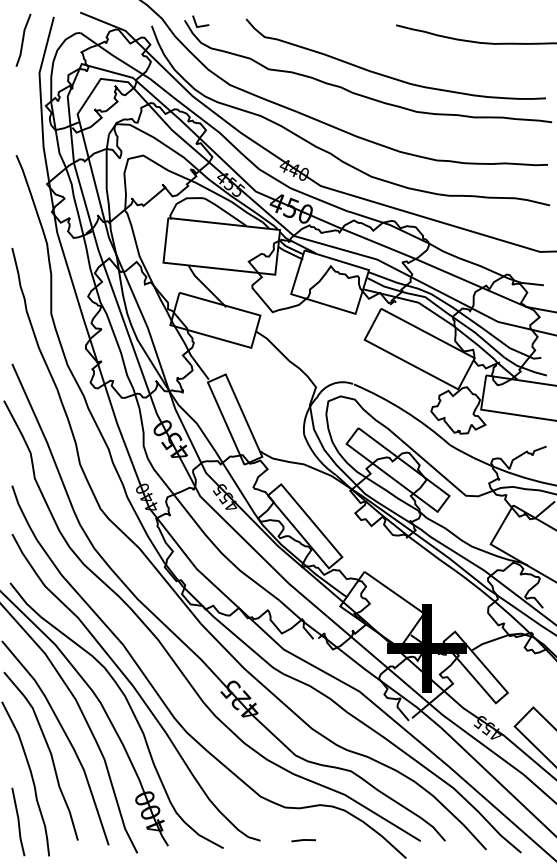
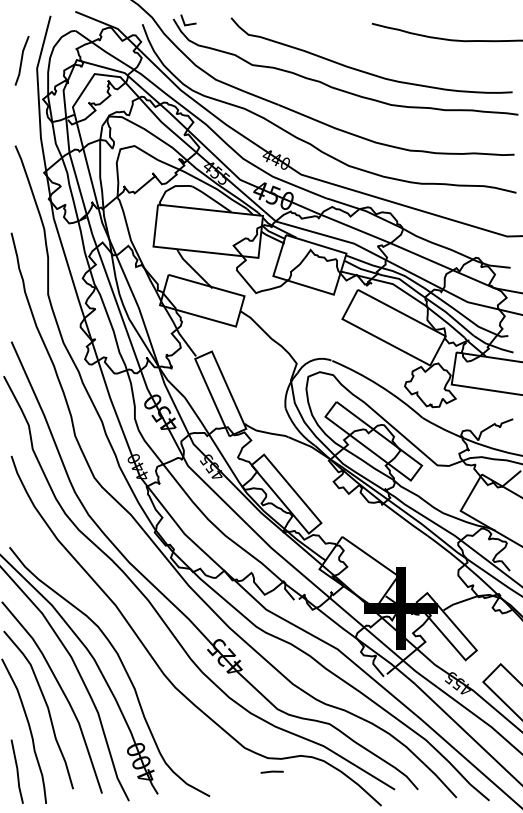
line: (22, 39) -> (21, 60), moved
curve: (135, 687) -> (127, 645), removed
line: (302, 839) -> (271, 771), moved

